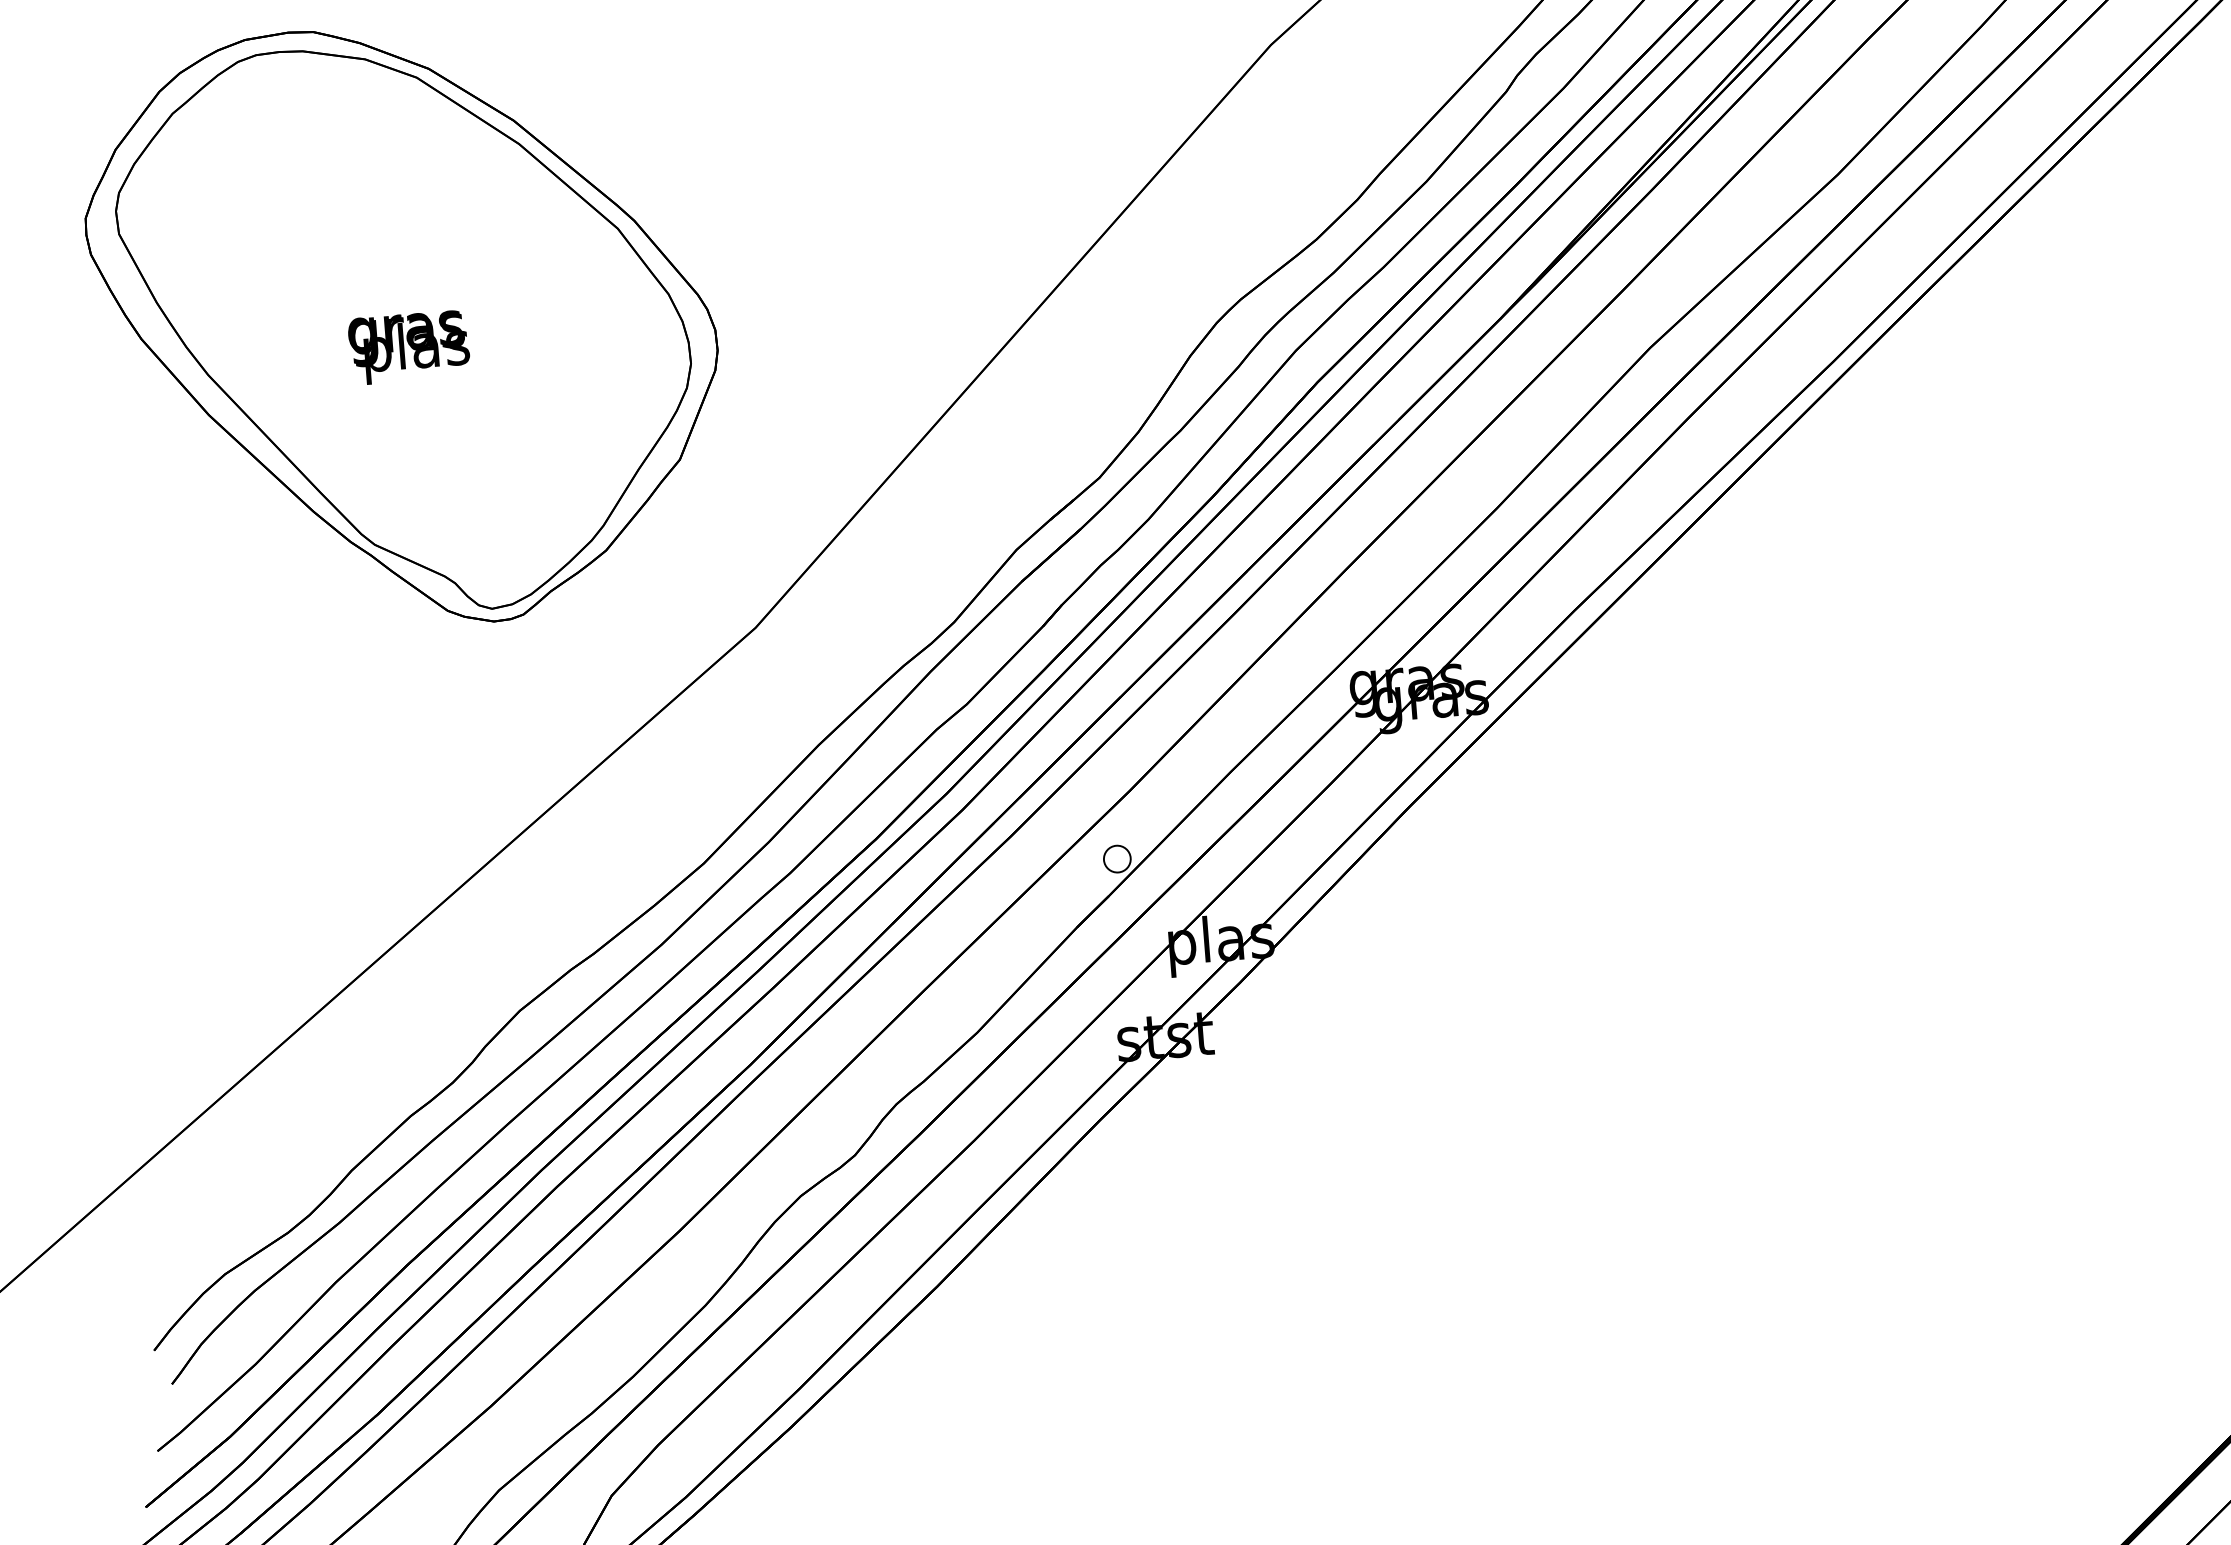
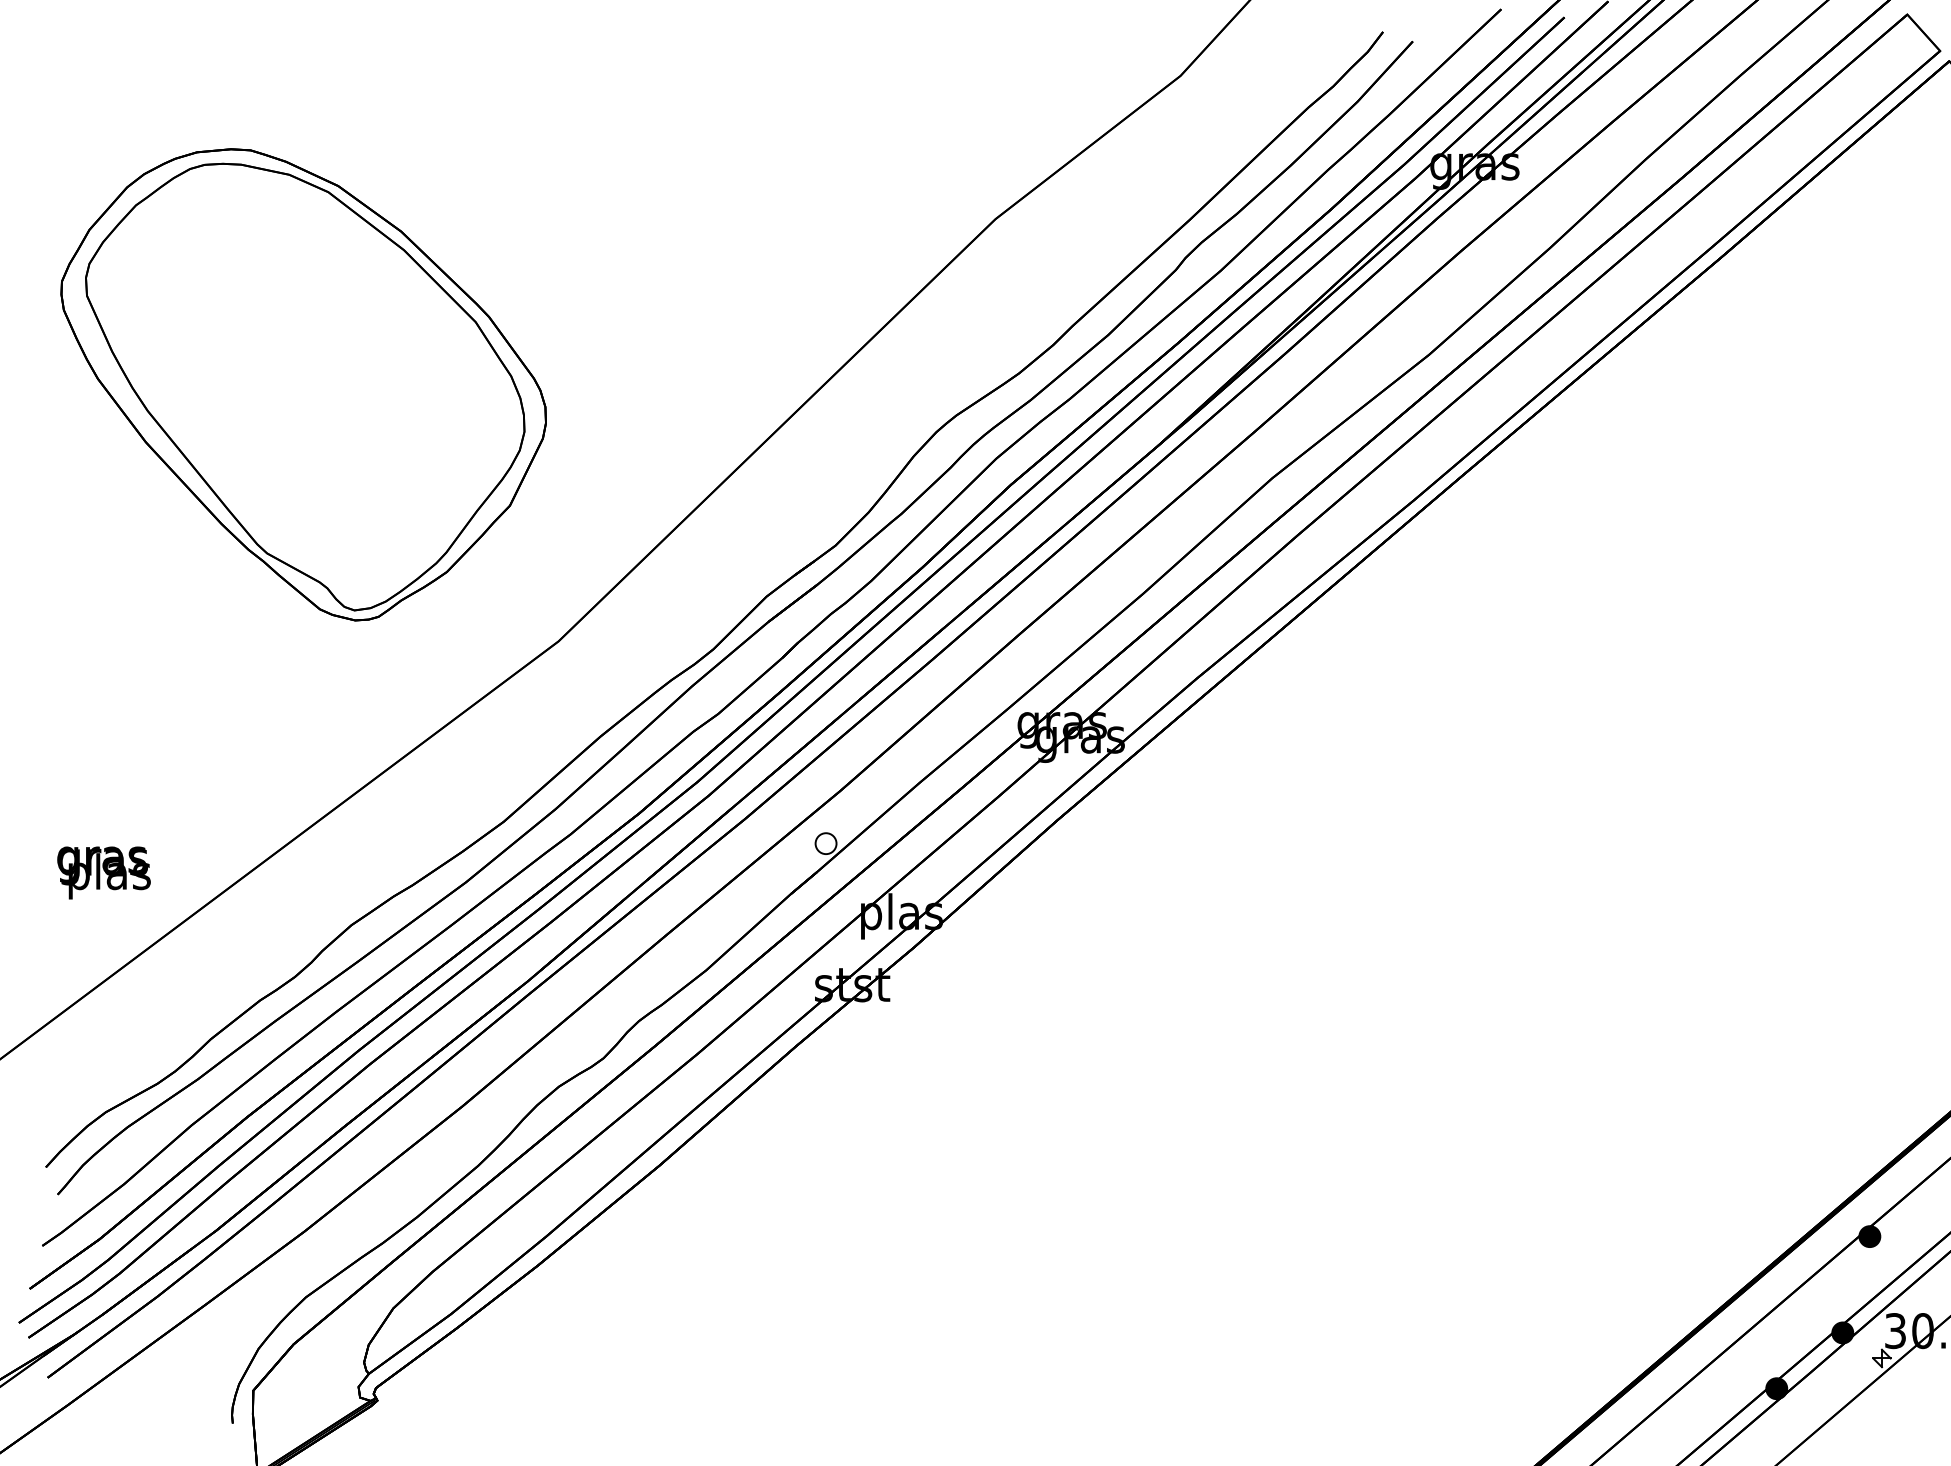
text: (408, 347) -> (103, 872), moved

